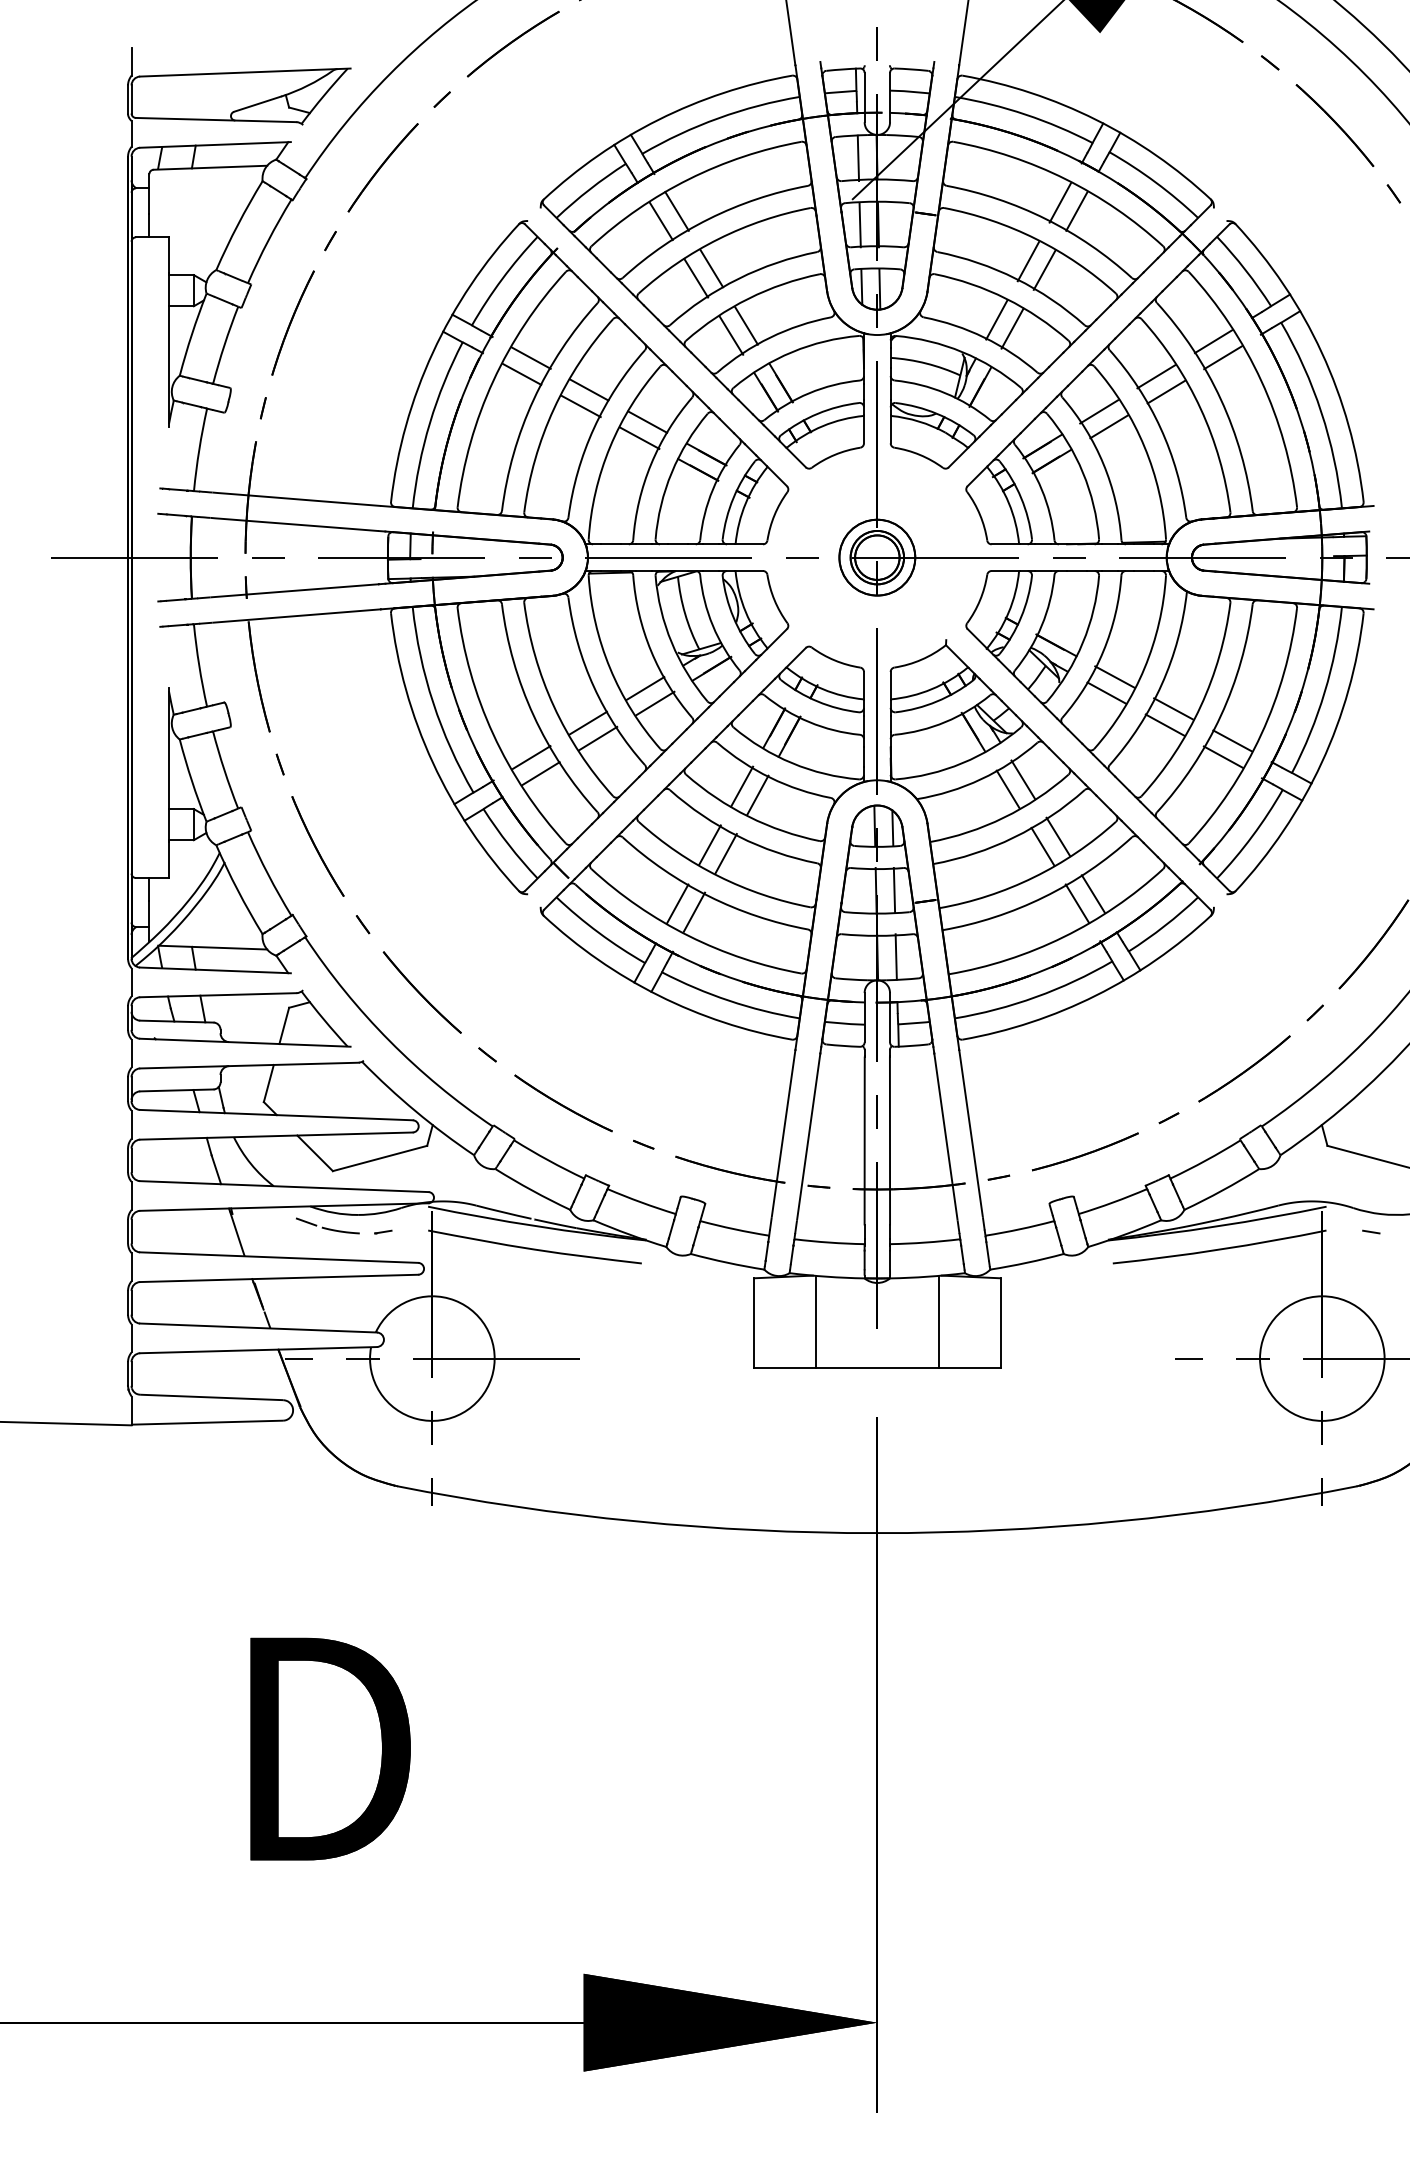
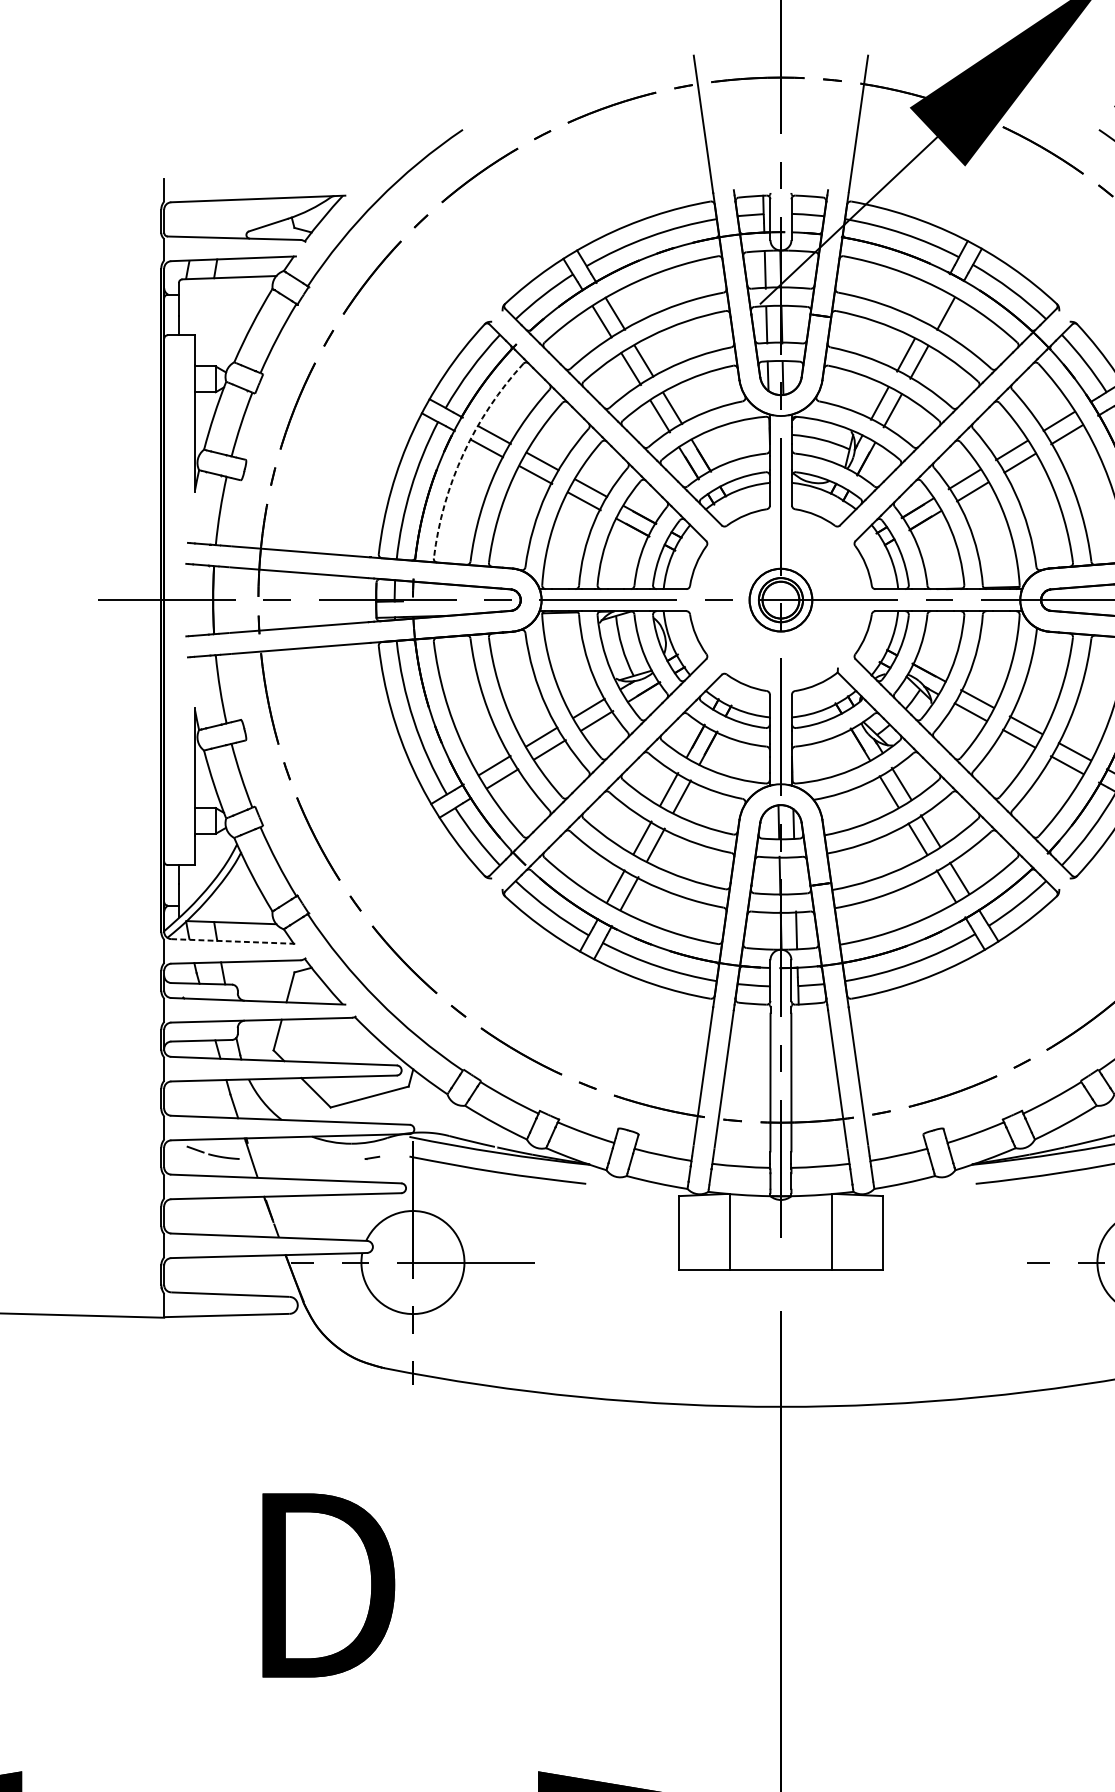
line: (1059, 202) -> (931, 306), removed
arc: (493, 381) -> (463, 454), solid -> dashed
line: (894, 890) -> (795, 875), removed
line: (215, 970) -> (233, 941), solid -> dashed
part: (327, 1225) -> (212, 1152), moved

